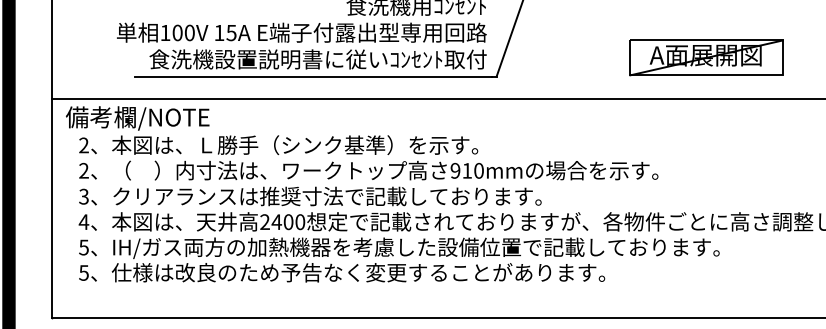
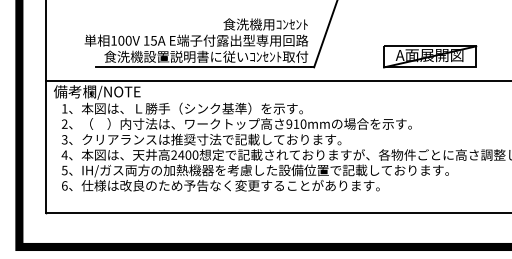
part: (707, 57) -> (430, 56), moved
text: (83, 144) -> (64, 108), 2 -> 1
text: (83, 272) -> (64, 185), 5 -> 6

